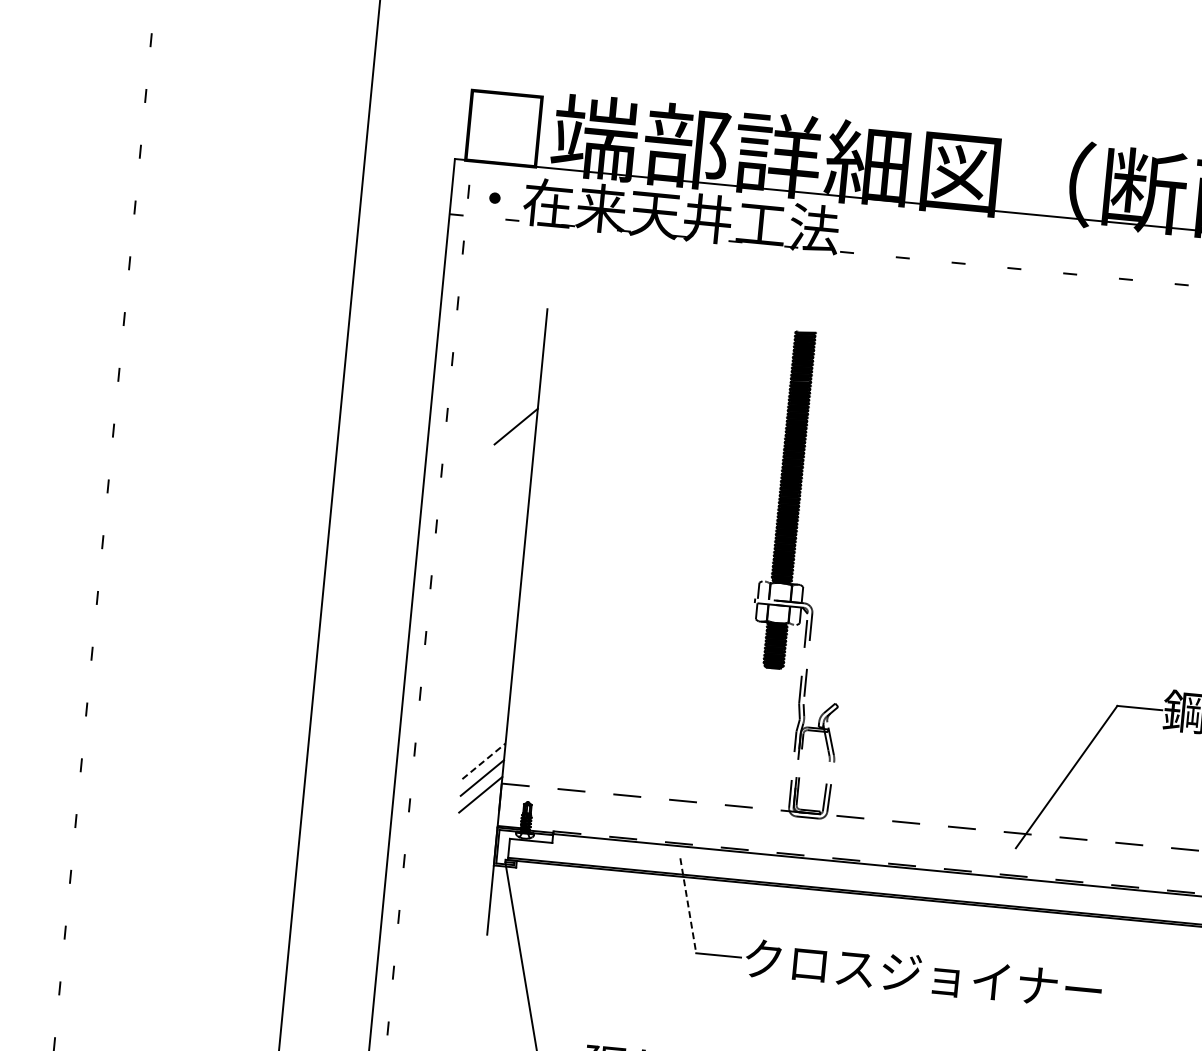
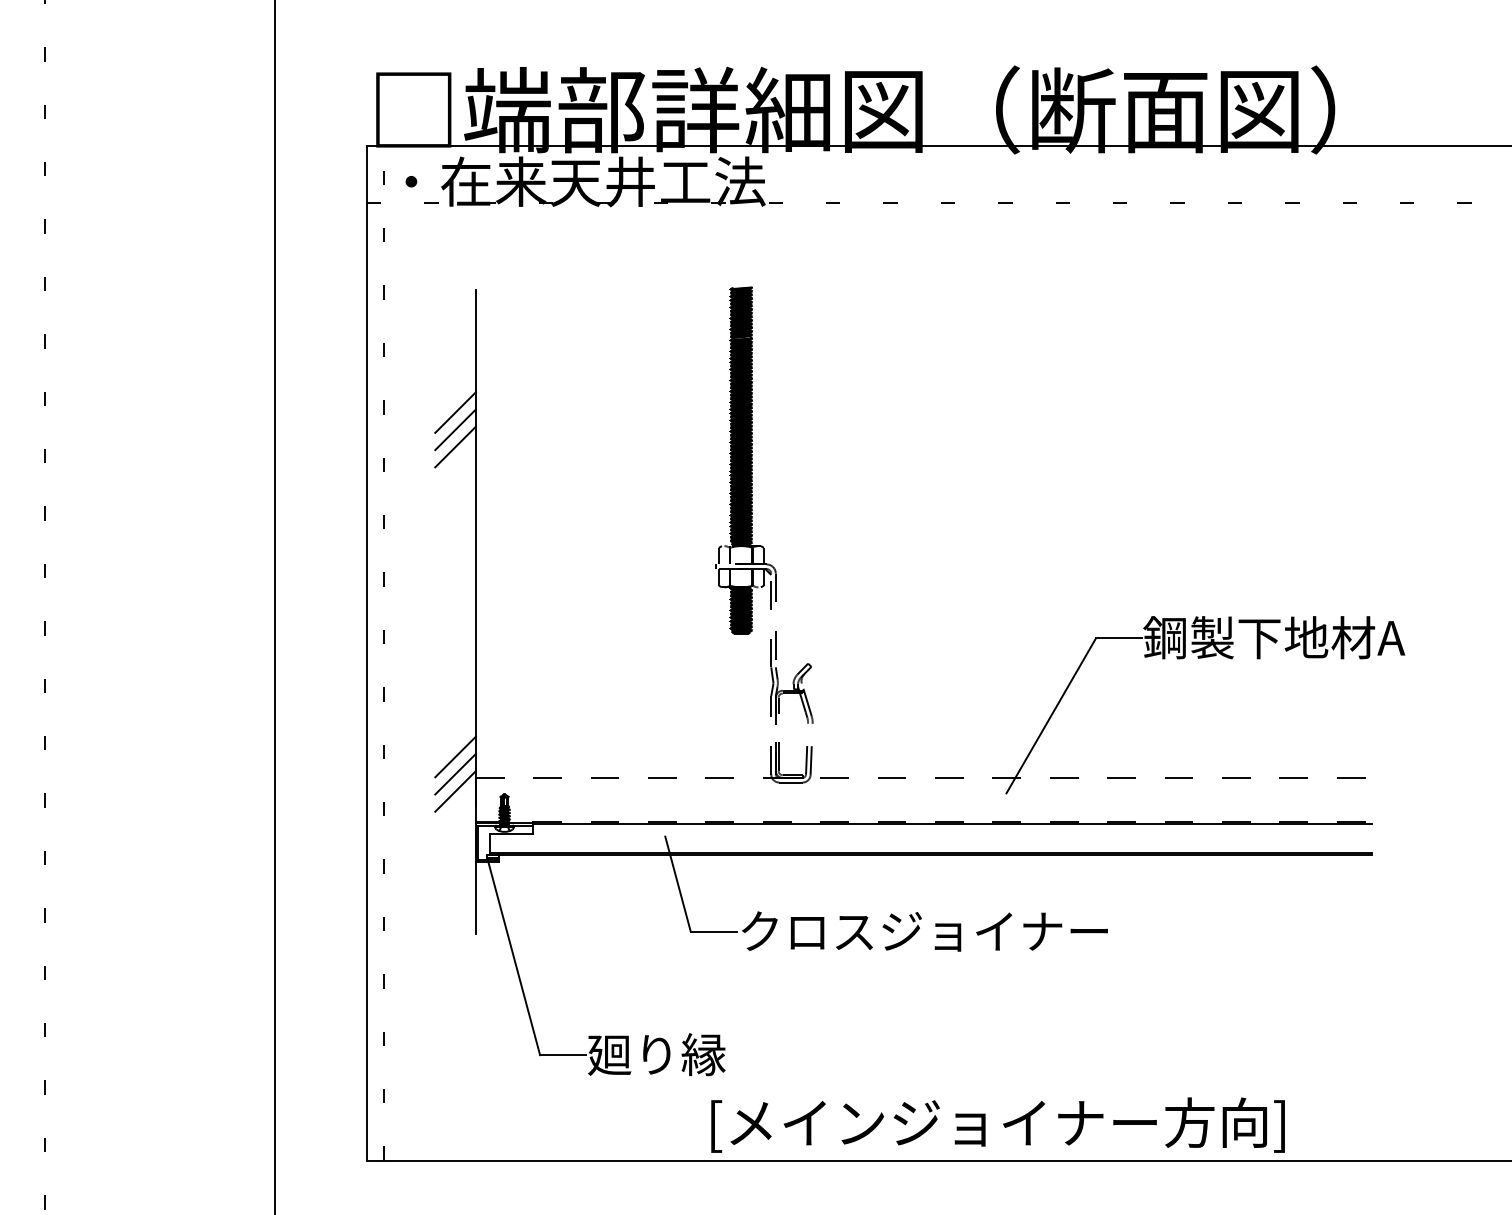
line: (514, 443) -> (455, 429), added
line: (512, 459) -> (455, 446), added
line: (483, 761) -> (455, 757), dashed -> solid
line: (688, 906) -> (678, 884), dashed -> solid

